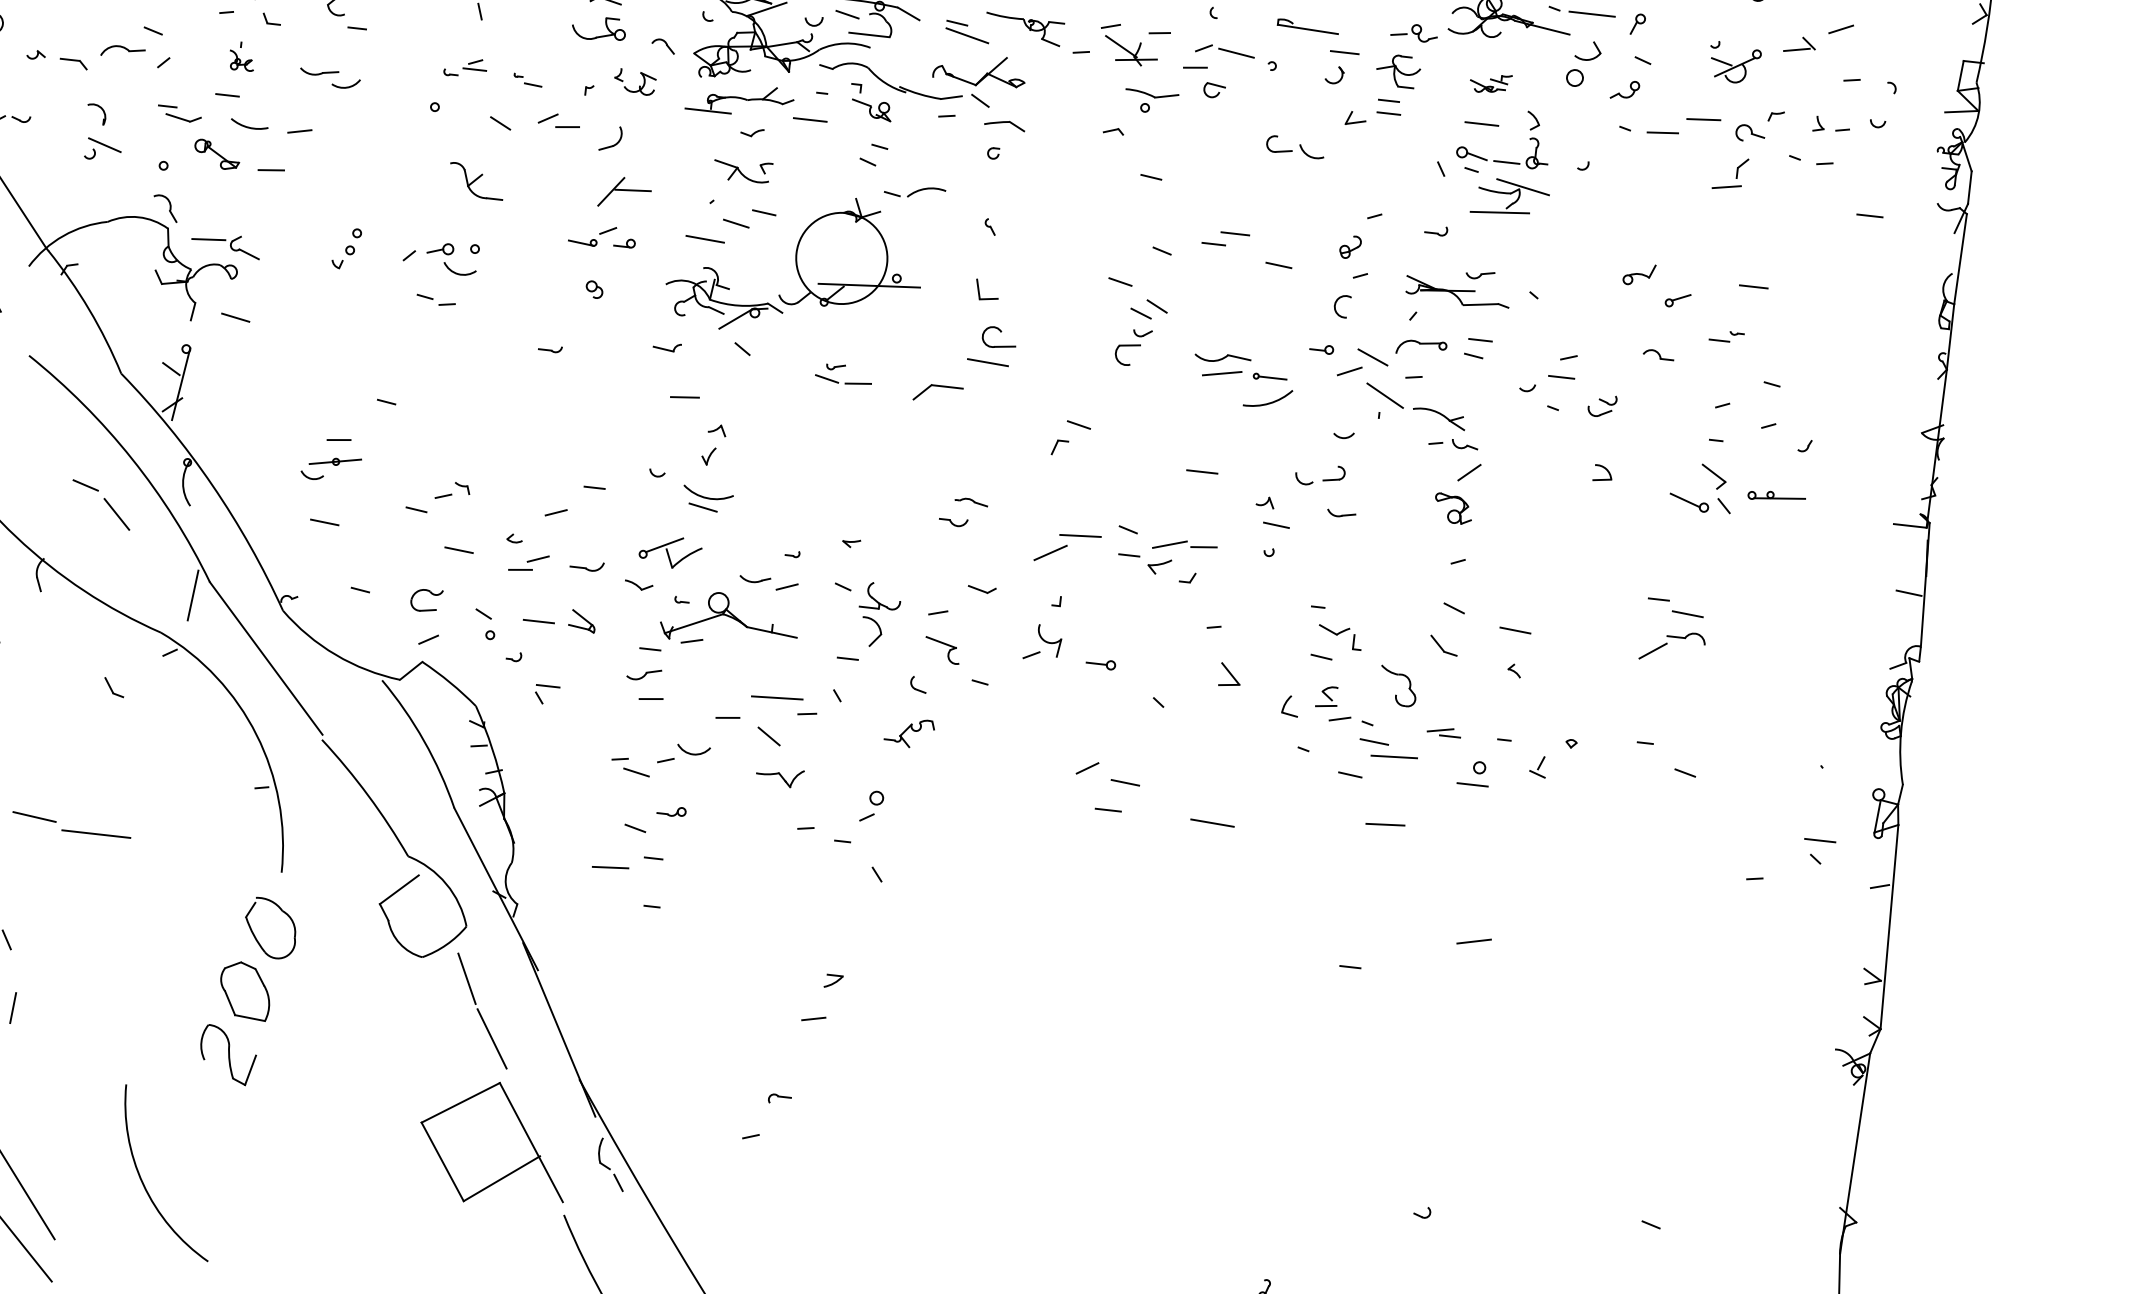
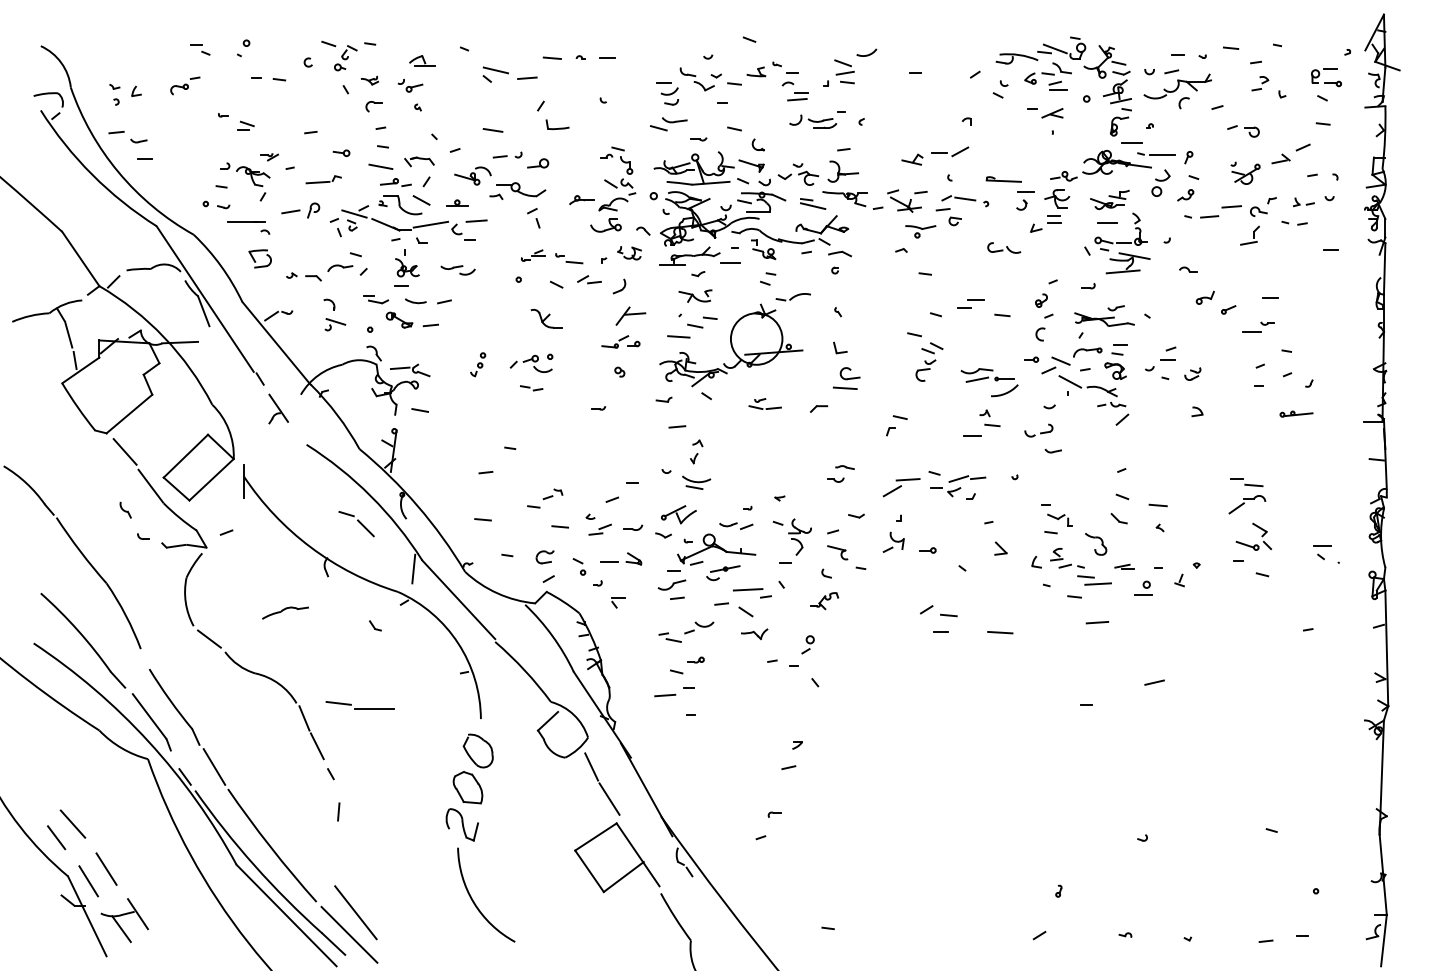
part: (242, 56) -> (407, 263), size x1.67
part: (528, 79) -> (569, 258), size x1.67
part: (1490, 82) -> (1109, 199), size x1.67
part: (1727, 335) -> (1258, 326), size x1.67
part: (1659, 354) -> (1188, 269), moved
part: (938, 393) -> (819, 408), size x0.62
part: (331, 469) -> (723, 573), moved
part: (1715, 489) -> (1261, 536), moved
part: (1453, 507) -> (1115, 370), moved
part: (1272, 512) -> (989, 418), moved
part: (643, 673) -> (671, 584), size x1.43
part: (1818, 851) -> (1322, 552), moved
arc: (144, 1182) -> (474, 901), moved

